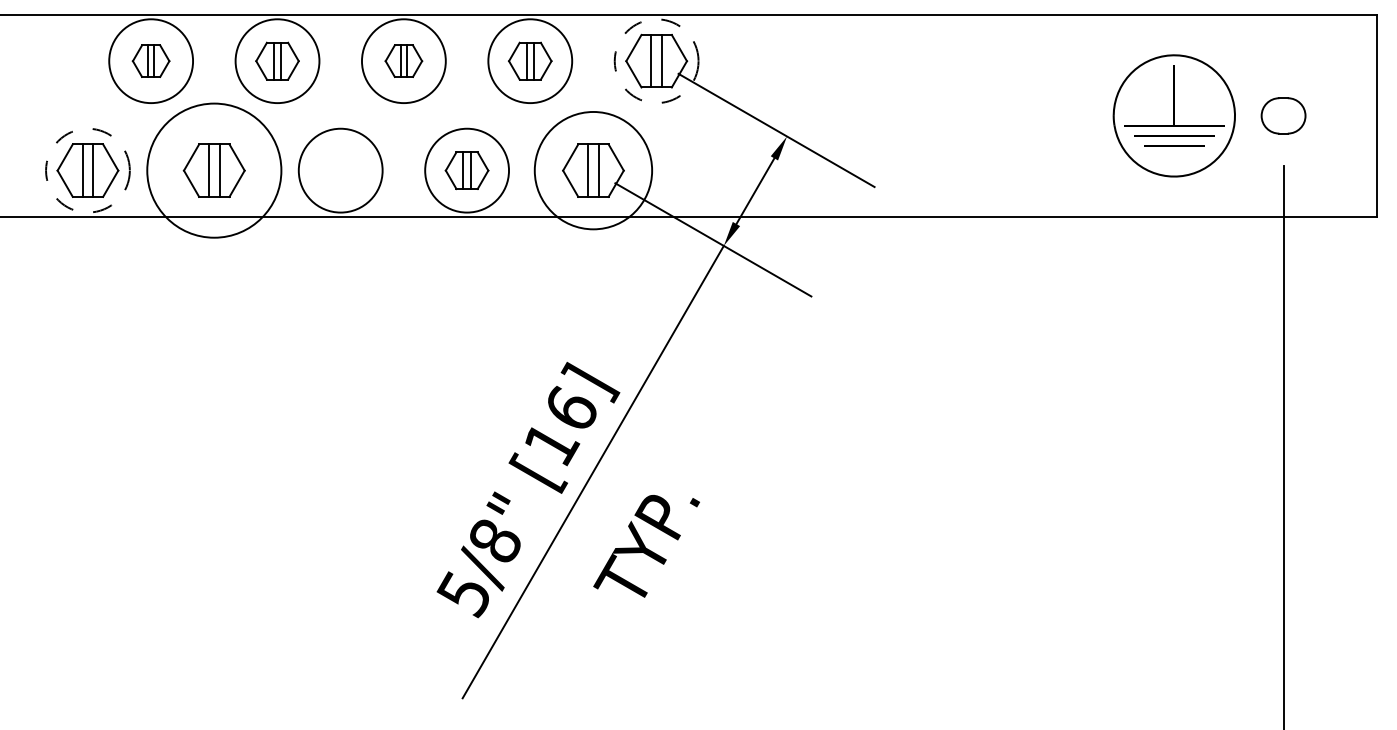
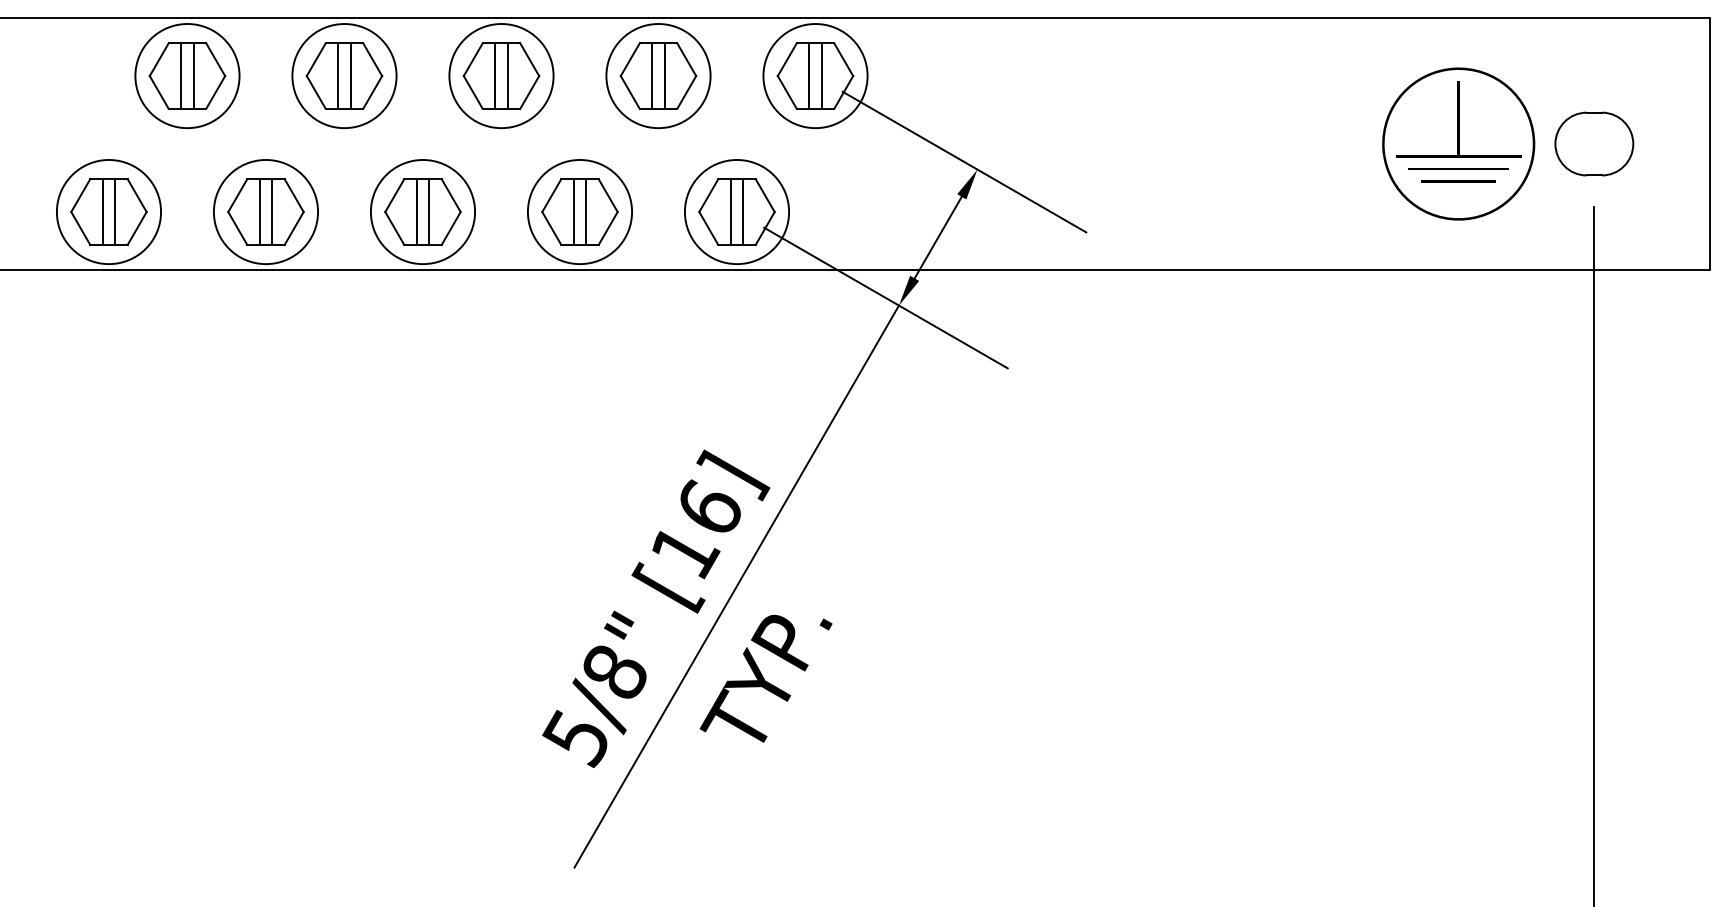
part: (151, 60) -> (187, 75), size x1.67
part: (277, 60) -> (344, 75), size x1.43
part: (403, 60) -> (501, 75), size x1.67
part: (530, 60) -> (658, 75), size x1.43
circle: (656, 61) -> (815, 76), dashed -> solid
part: (1283, 115) -> (1594, 143), size x1.43
circle: (87, 170) -> (108, 211), dashed -> solid
circle: (213, 170) -> (265, 211), size x0.62
part: (340, 170) -> (422, 211), added
part: (466, 170) -> (579, 211), size x1.43
circle: (593, 170) -> (736, 211), size x0.71
text: (646, 546) -> (765, 678), moved

